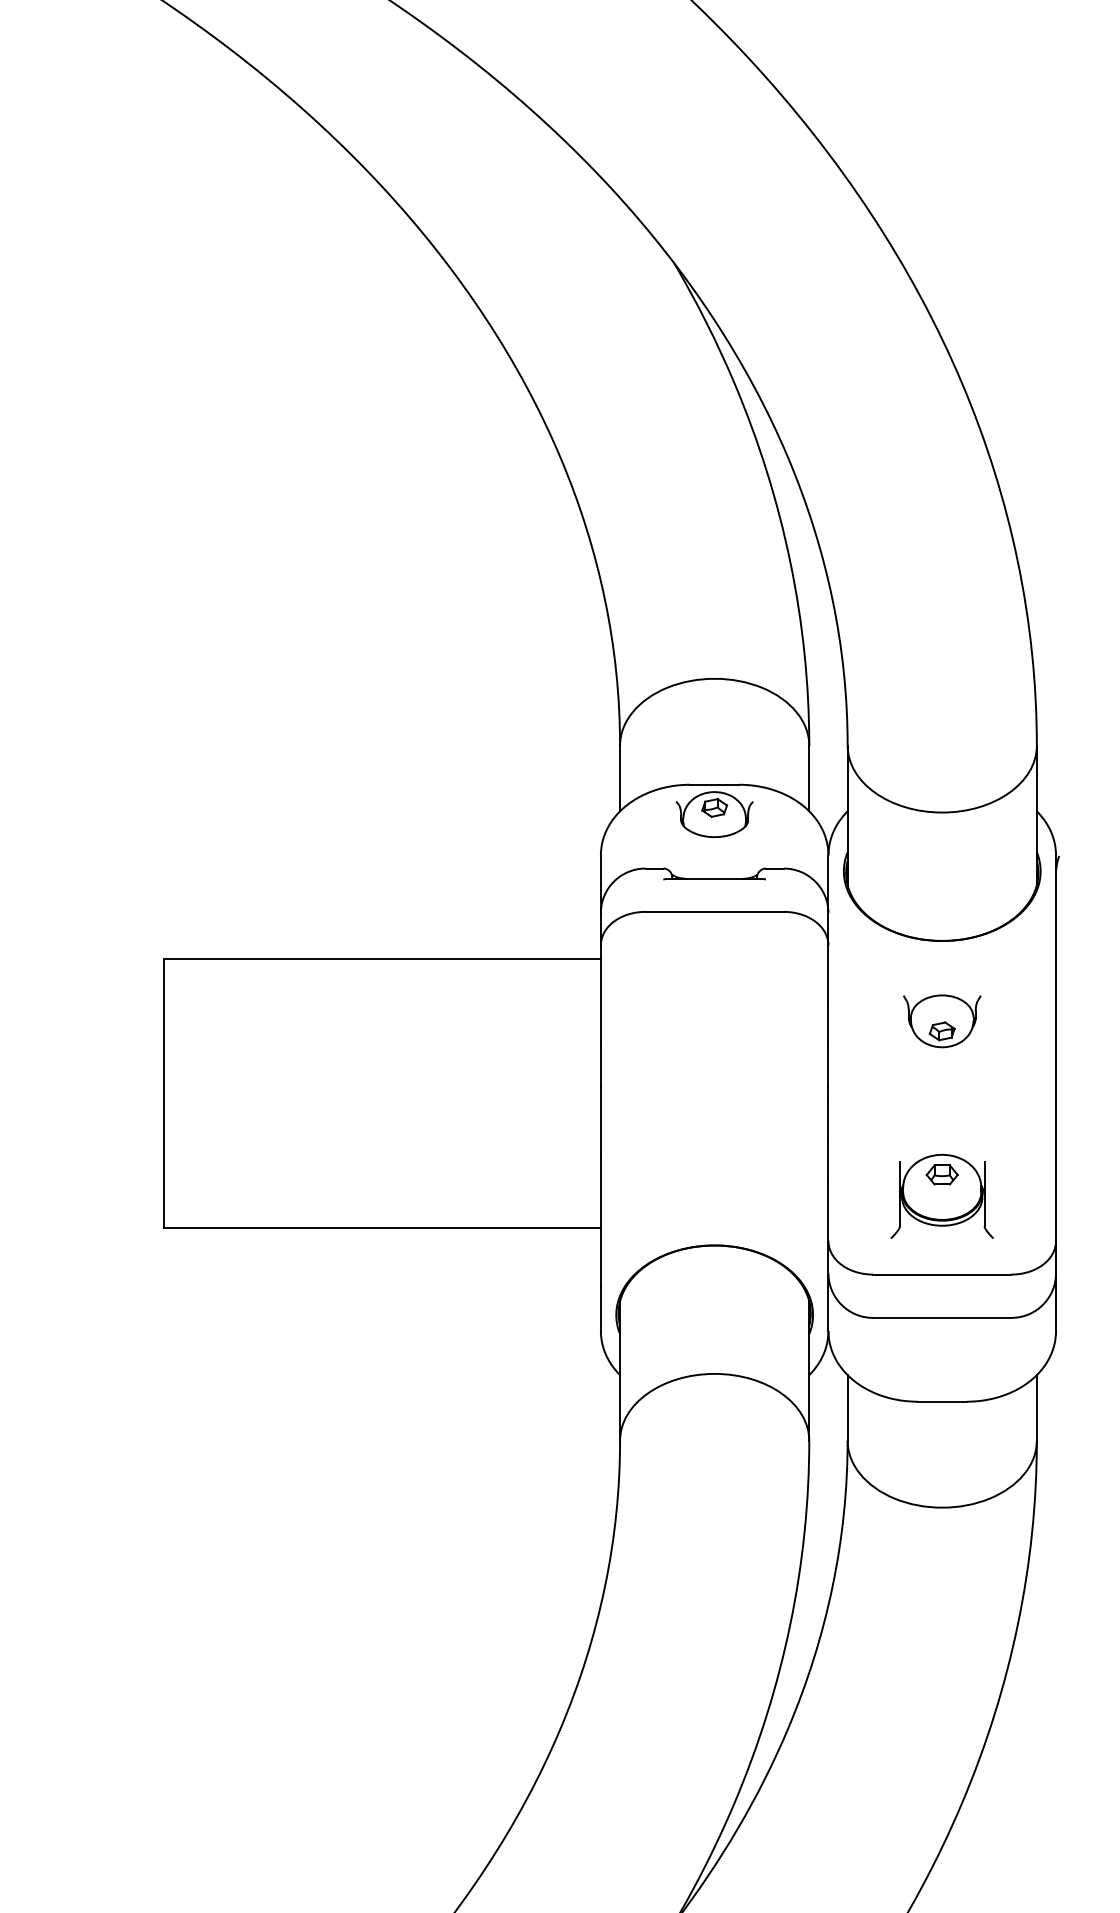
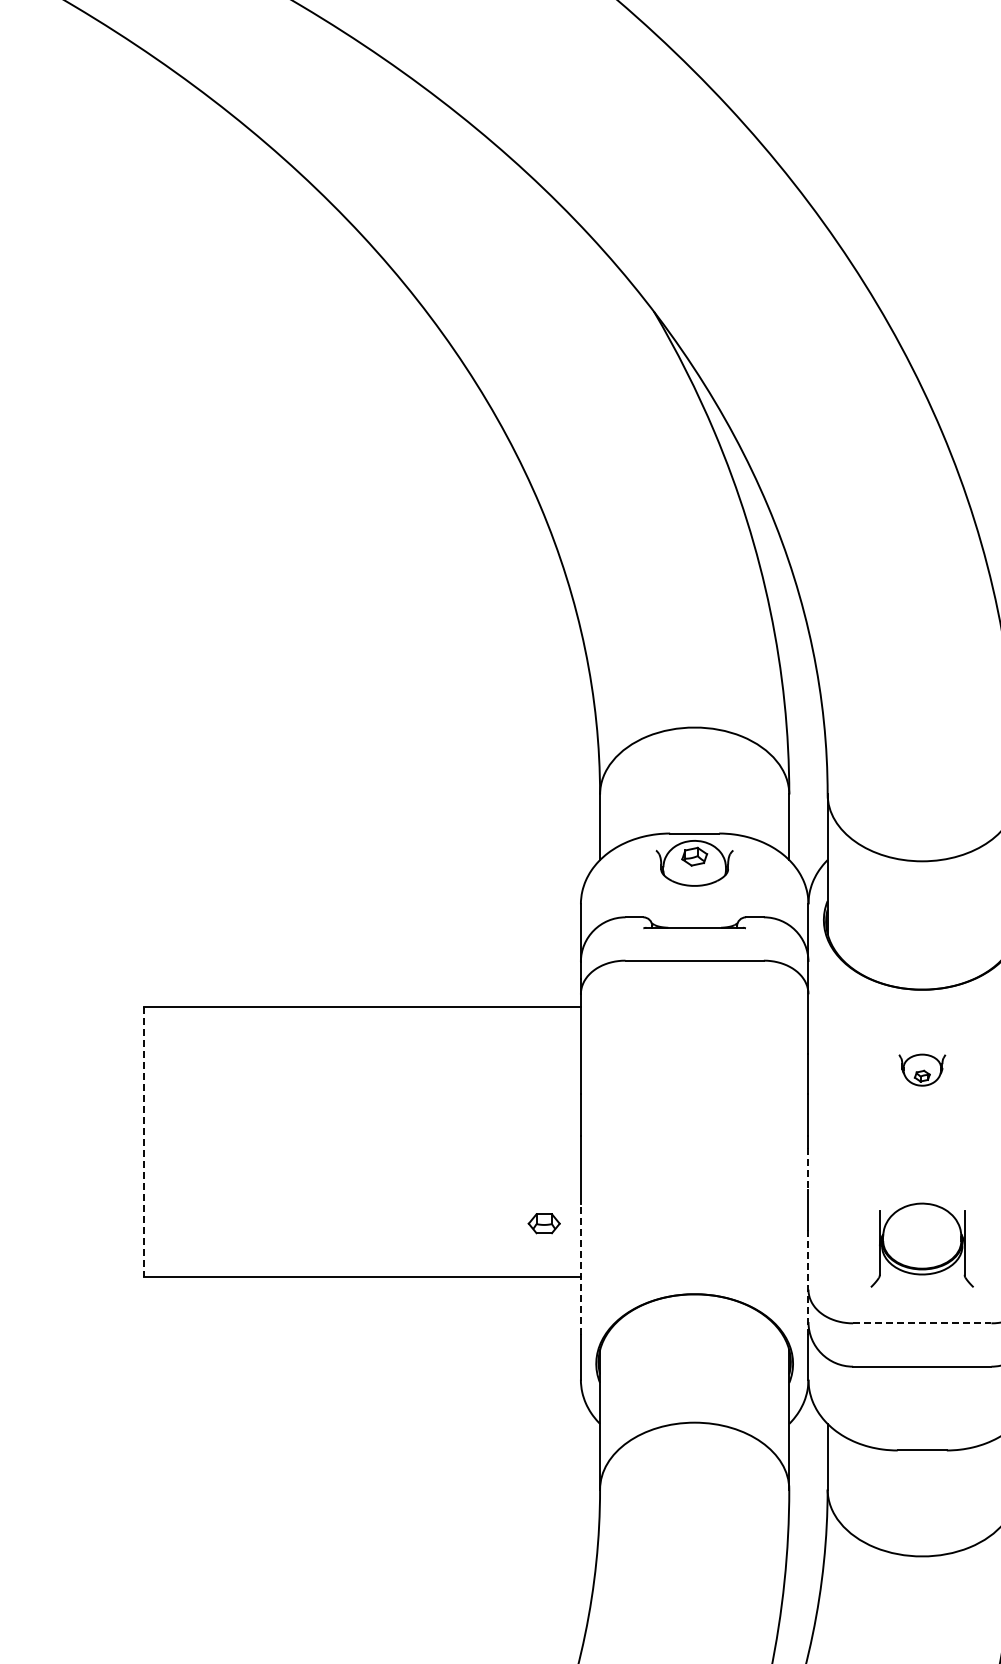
part: (942, 1021) -> (922, 1070), size x0.6
line: (163, 1093) -> (143, 1142), solid -> dashed
line: (828, 1120) -> (808, 1169), solid -> dashed
part: (941, 1174) -> (543, 1223), moved
line: (600, 1221) -> (580, 1270), solid -> dashed
line: (828, 1233) -> (808, 1282), solid -> dashed
line: (942, 1274) -> (922, 1323), solid -> dashed

